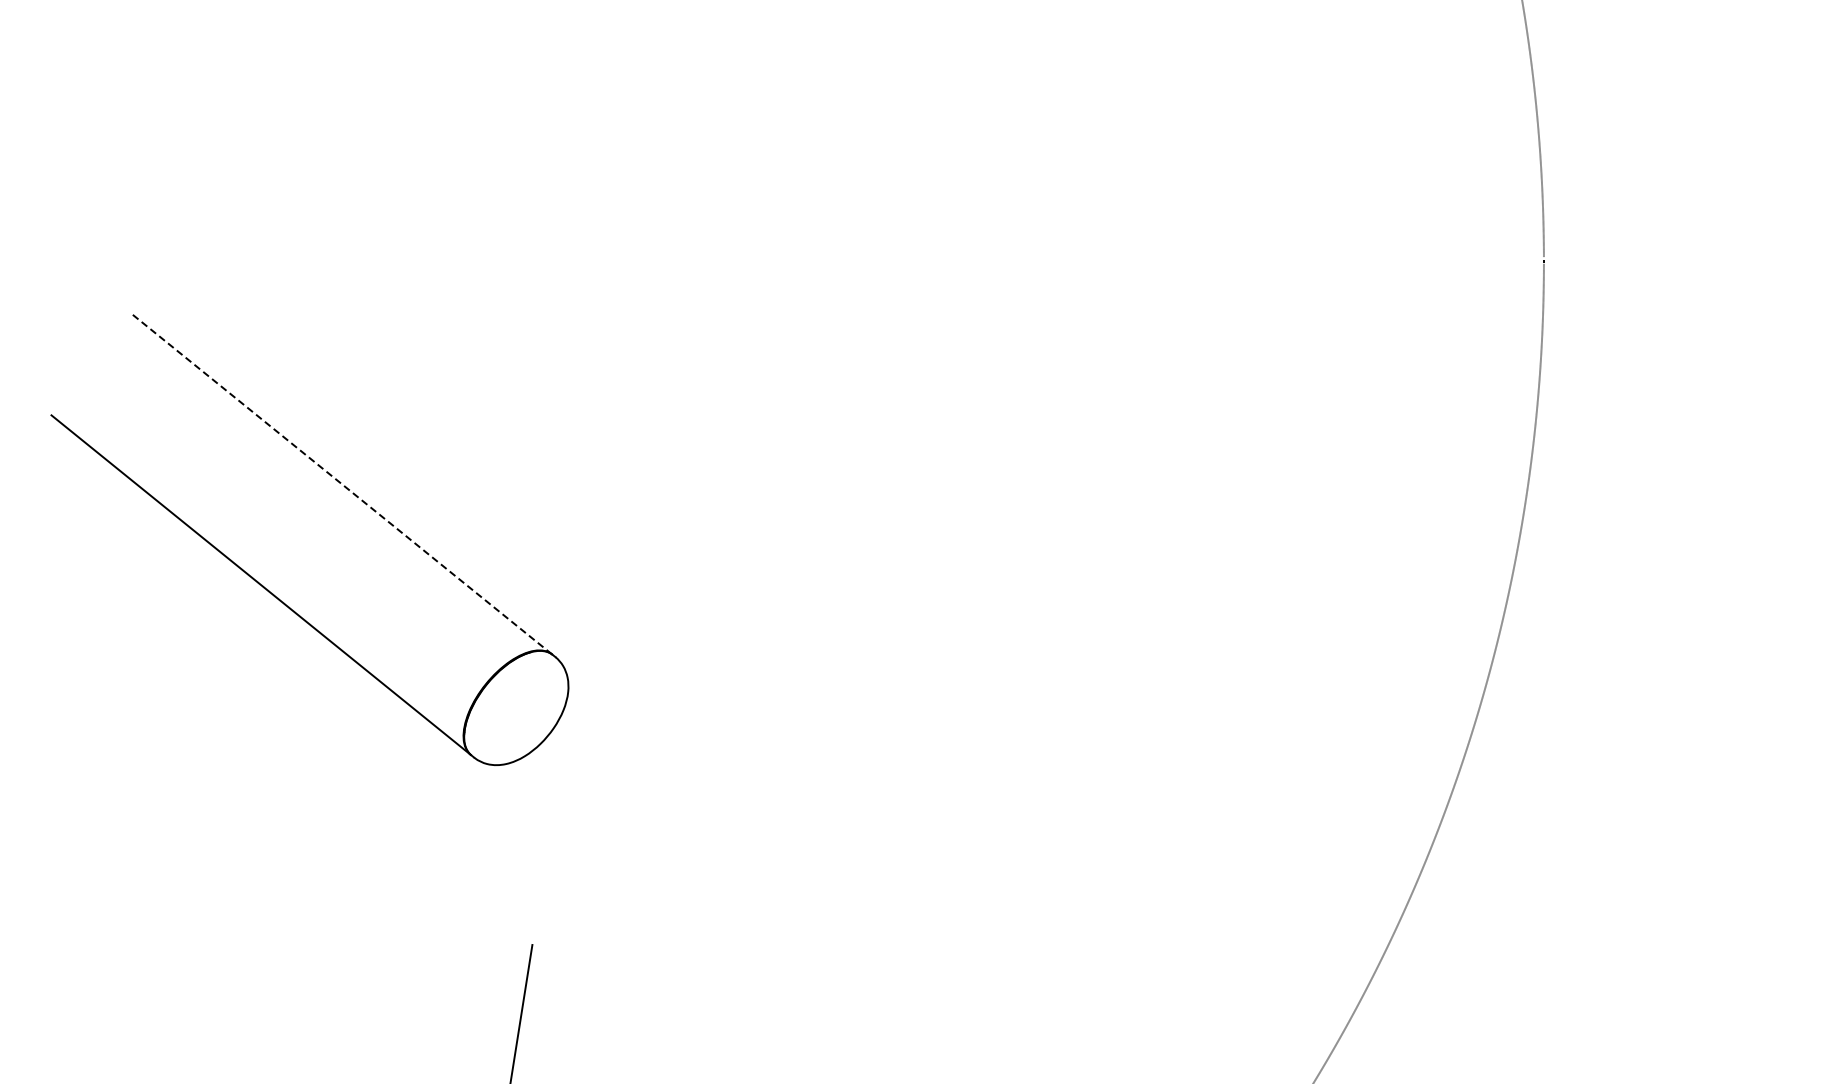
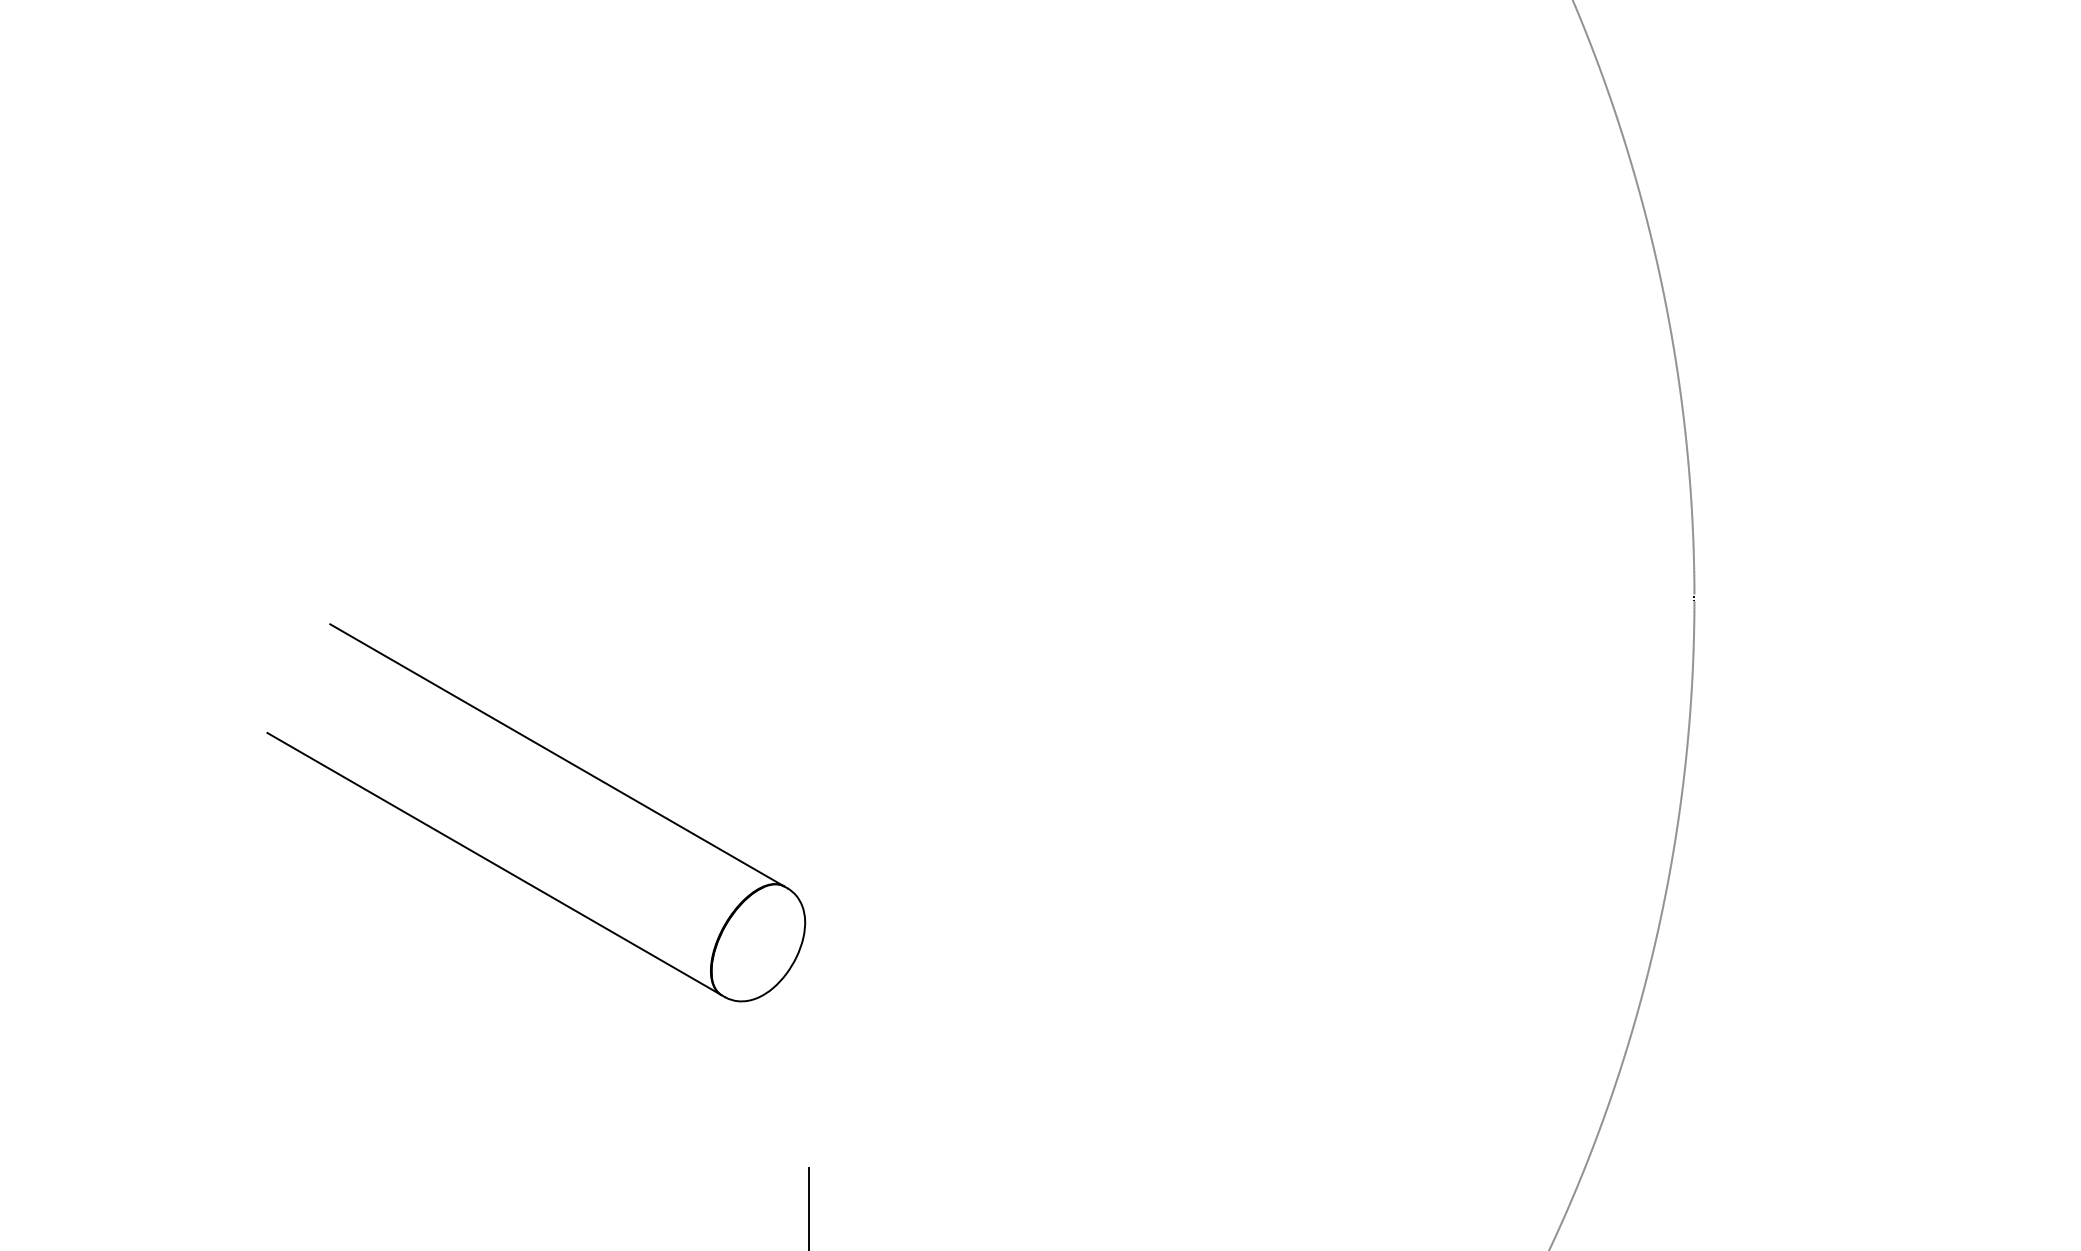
line: (342, 484) -> (557, 755), dashed -> solid

